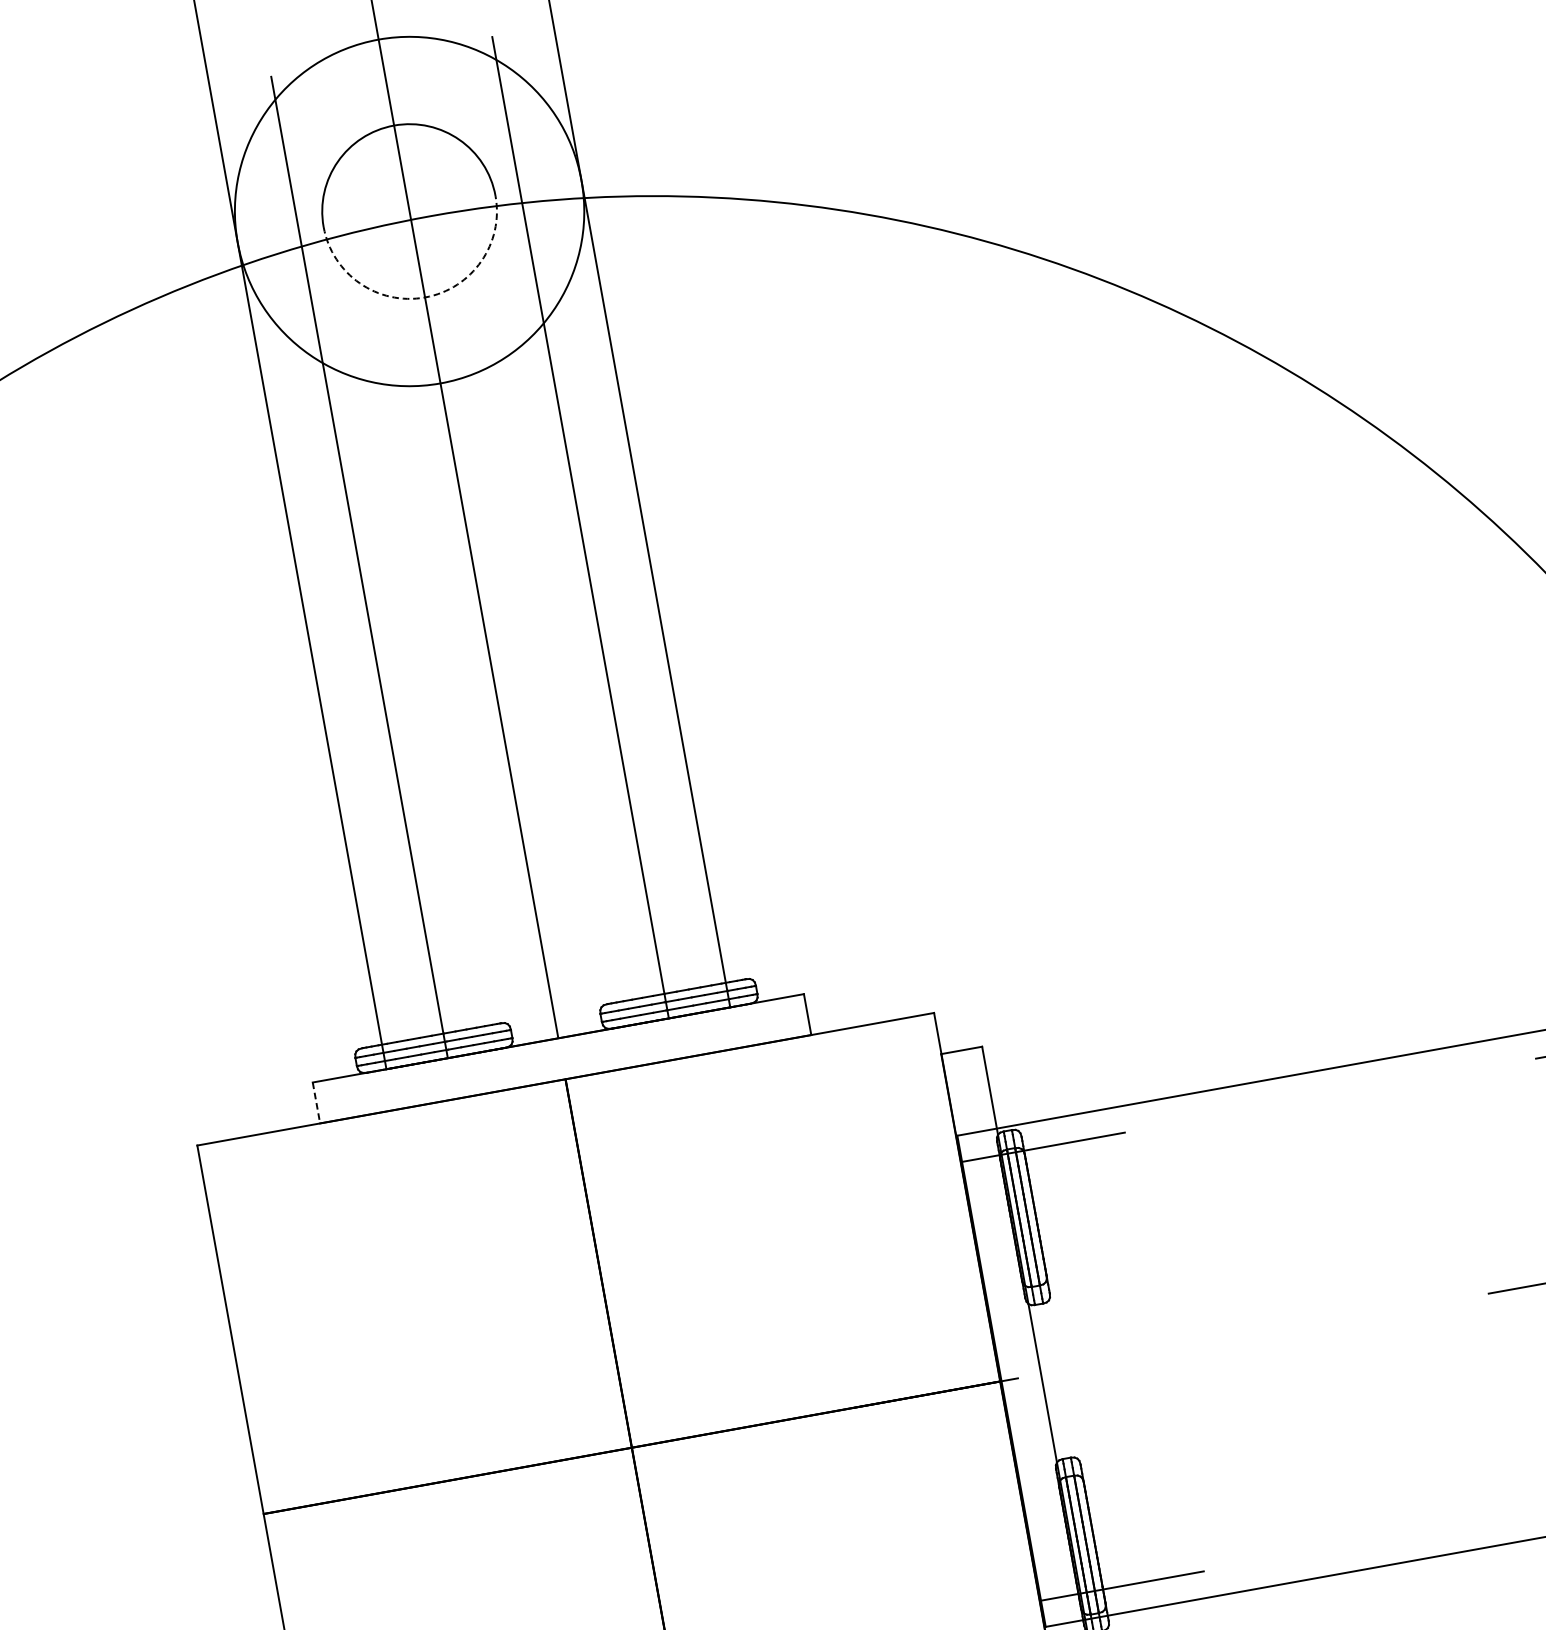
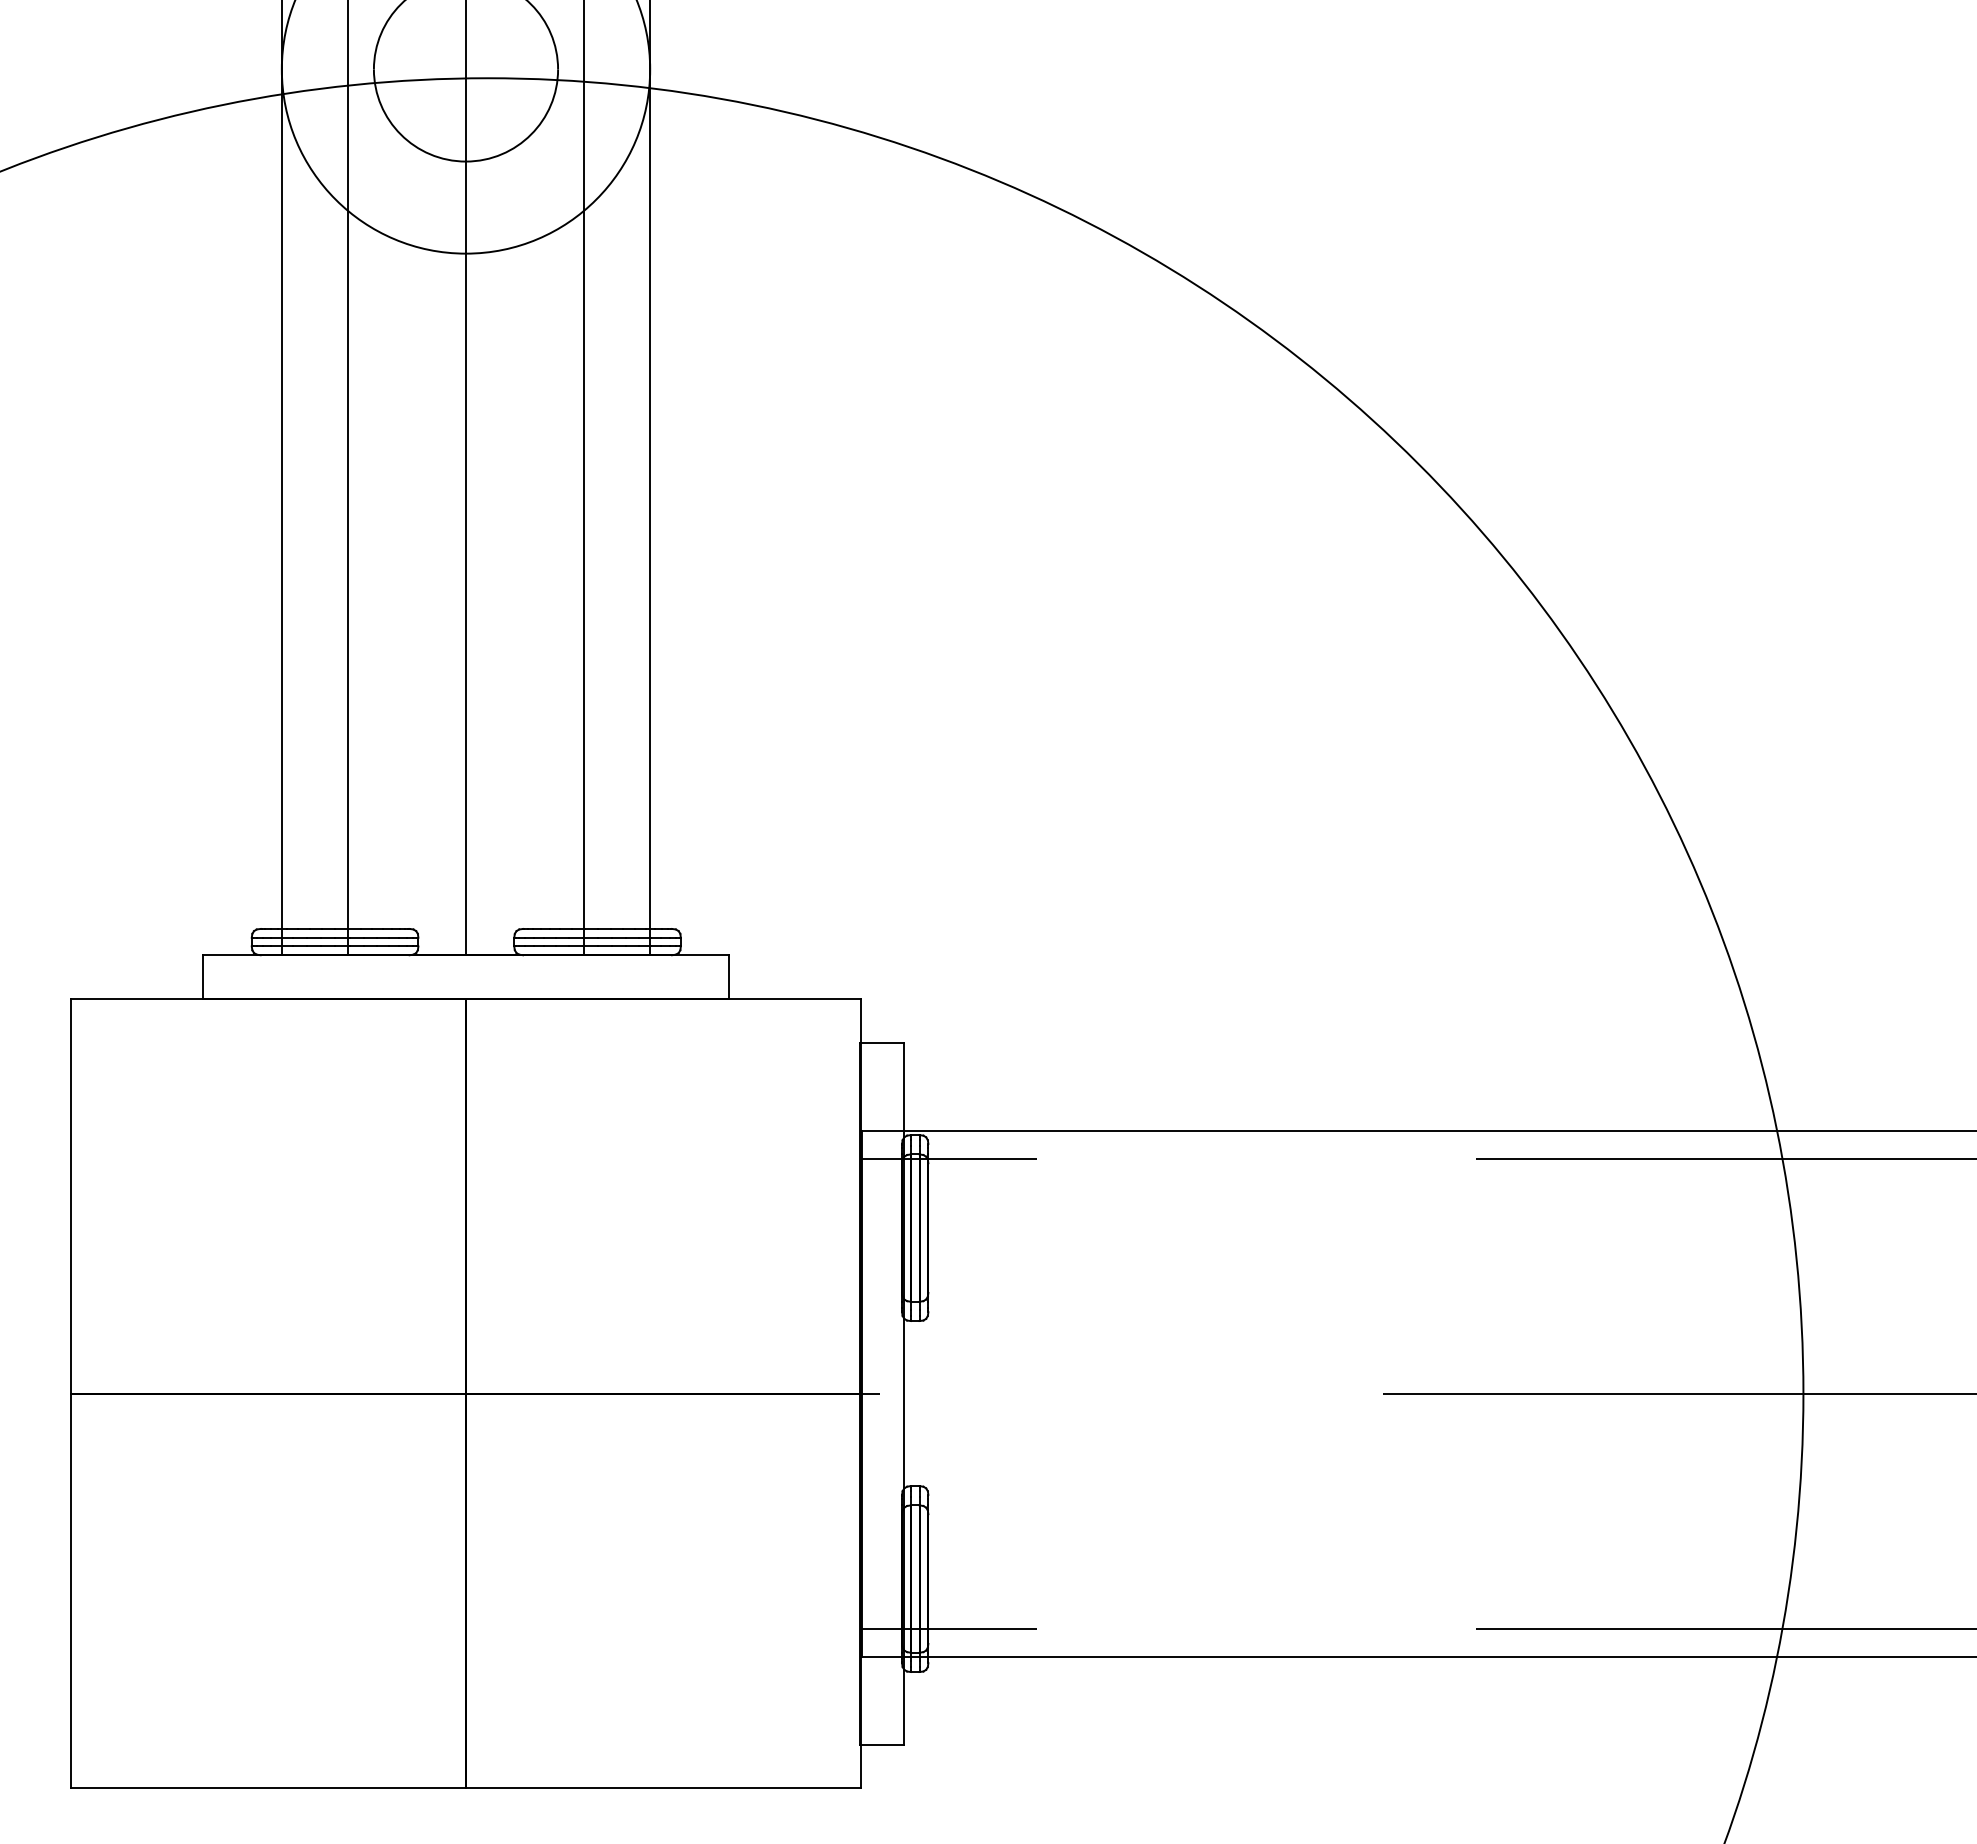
arc: (425, 297) -> (466, 161), dashed -> solid
line: (316, 1103) -> (202, 977), dashed -> solid

